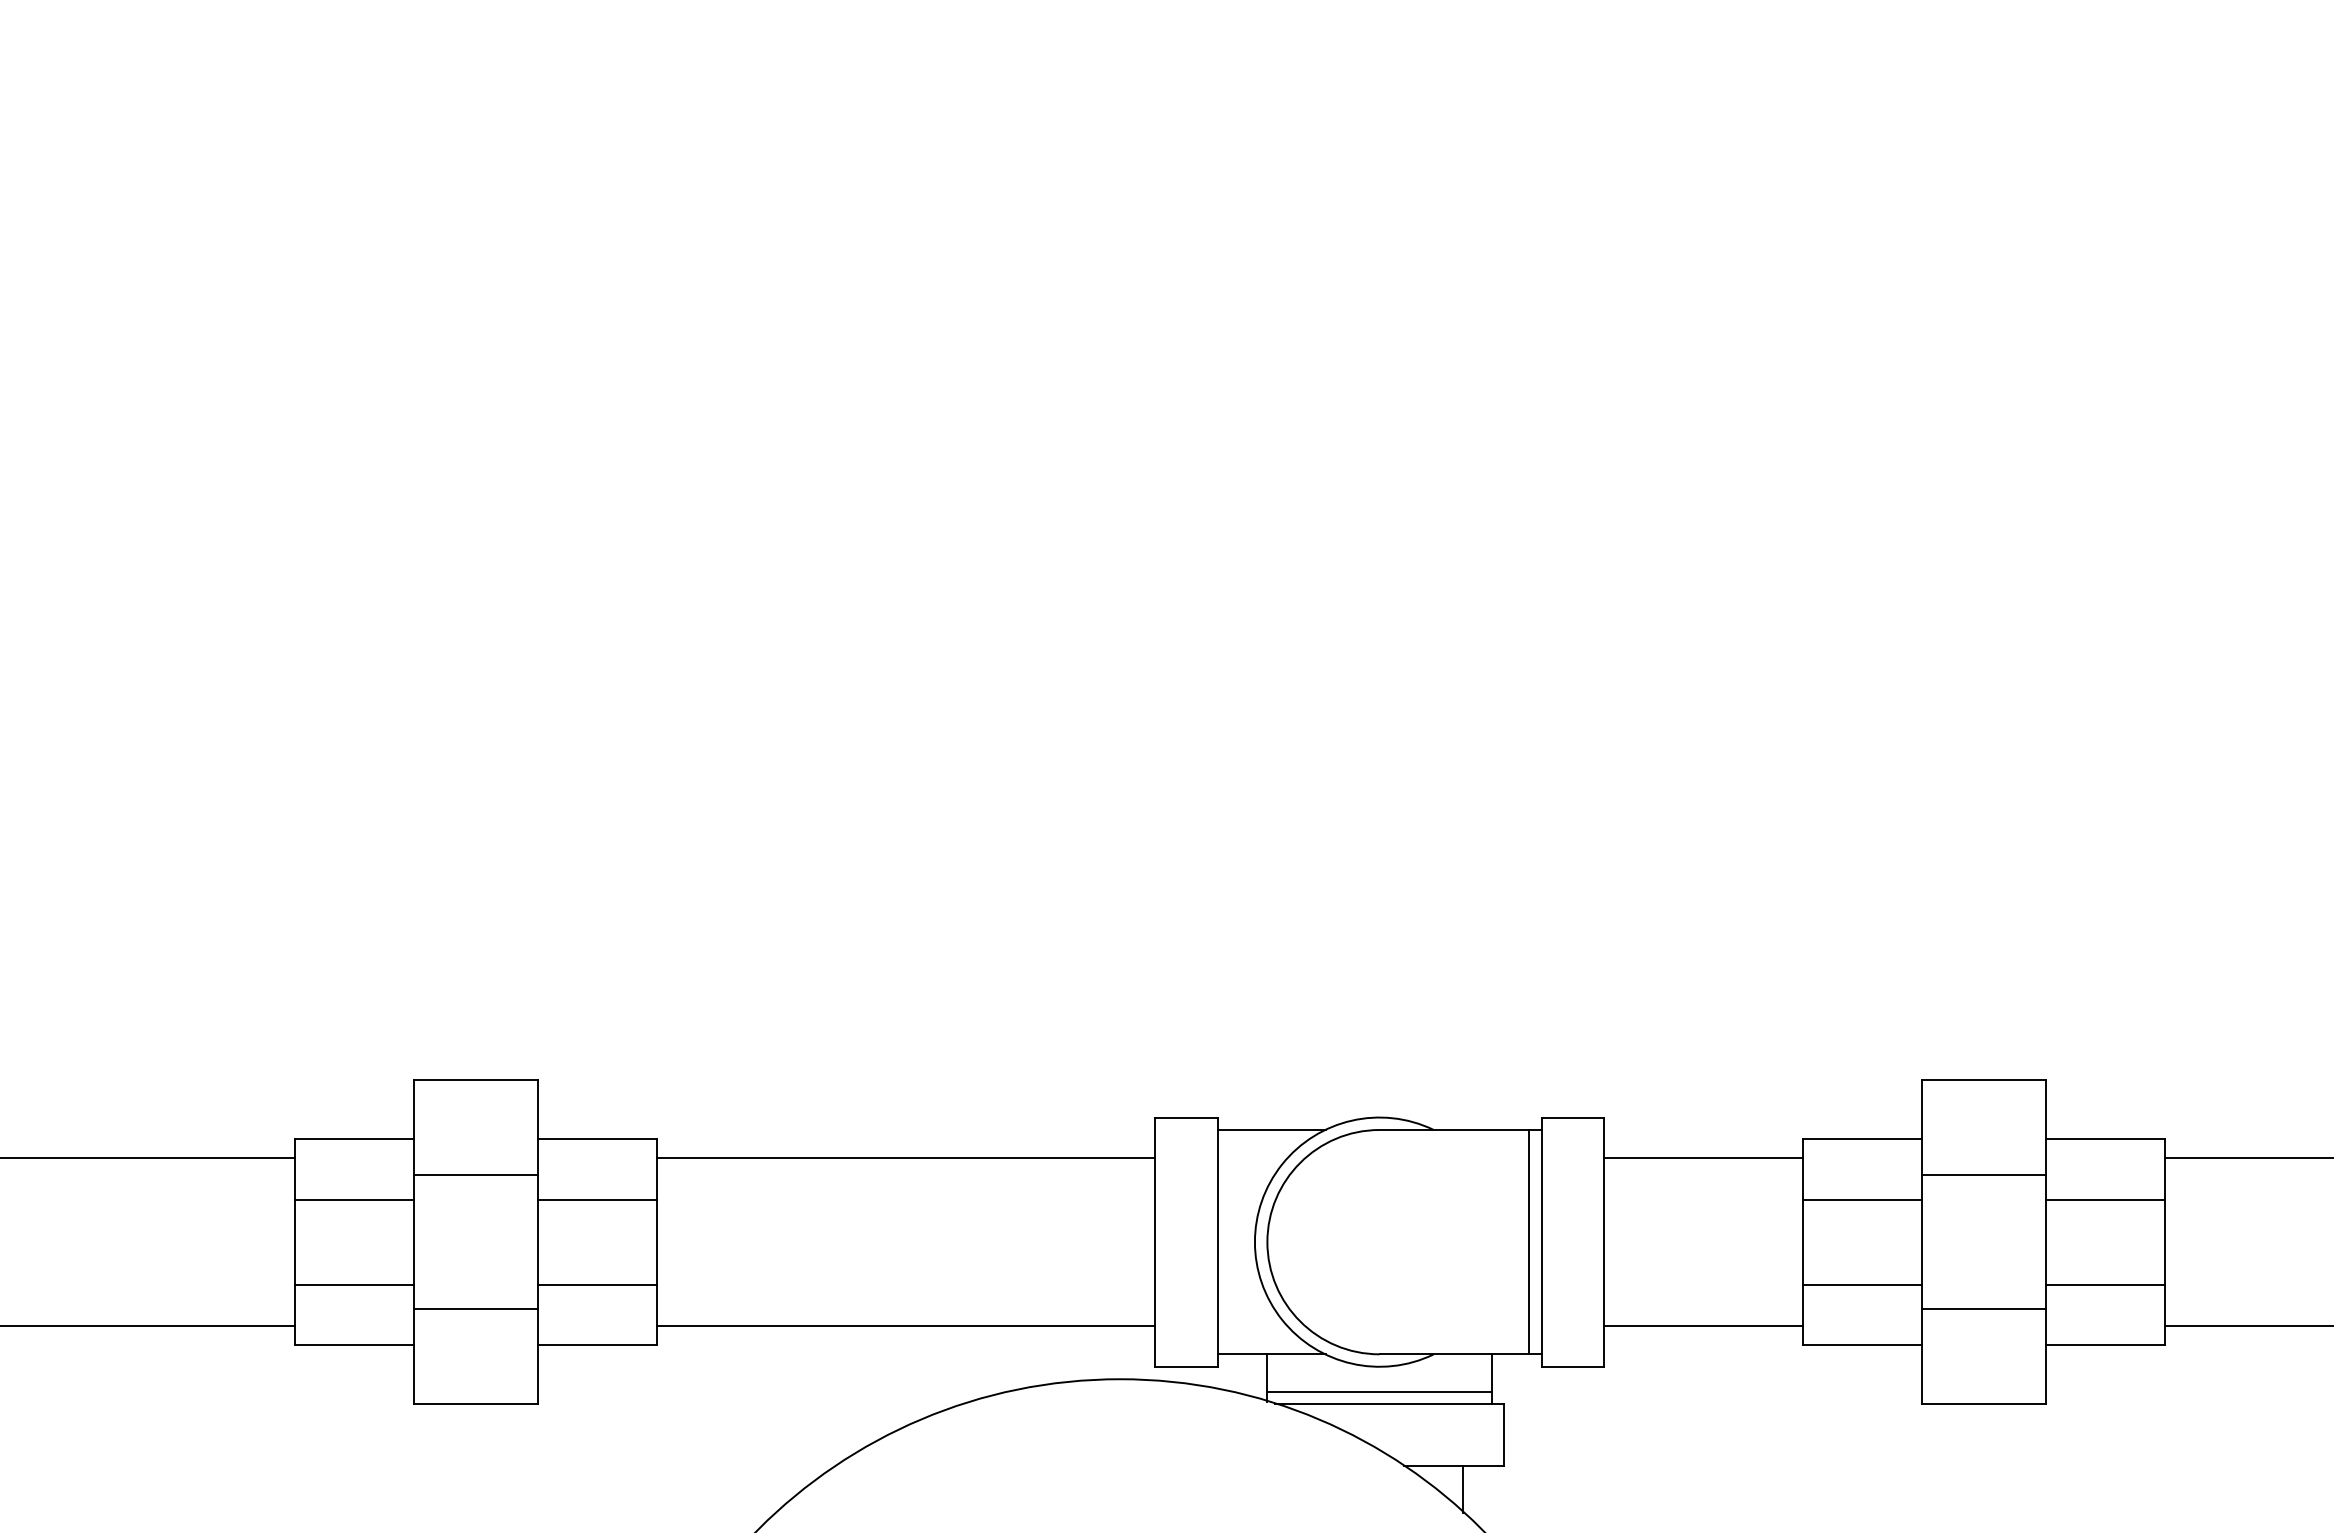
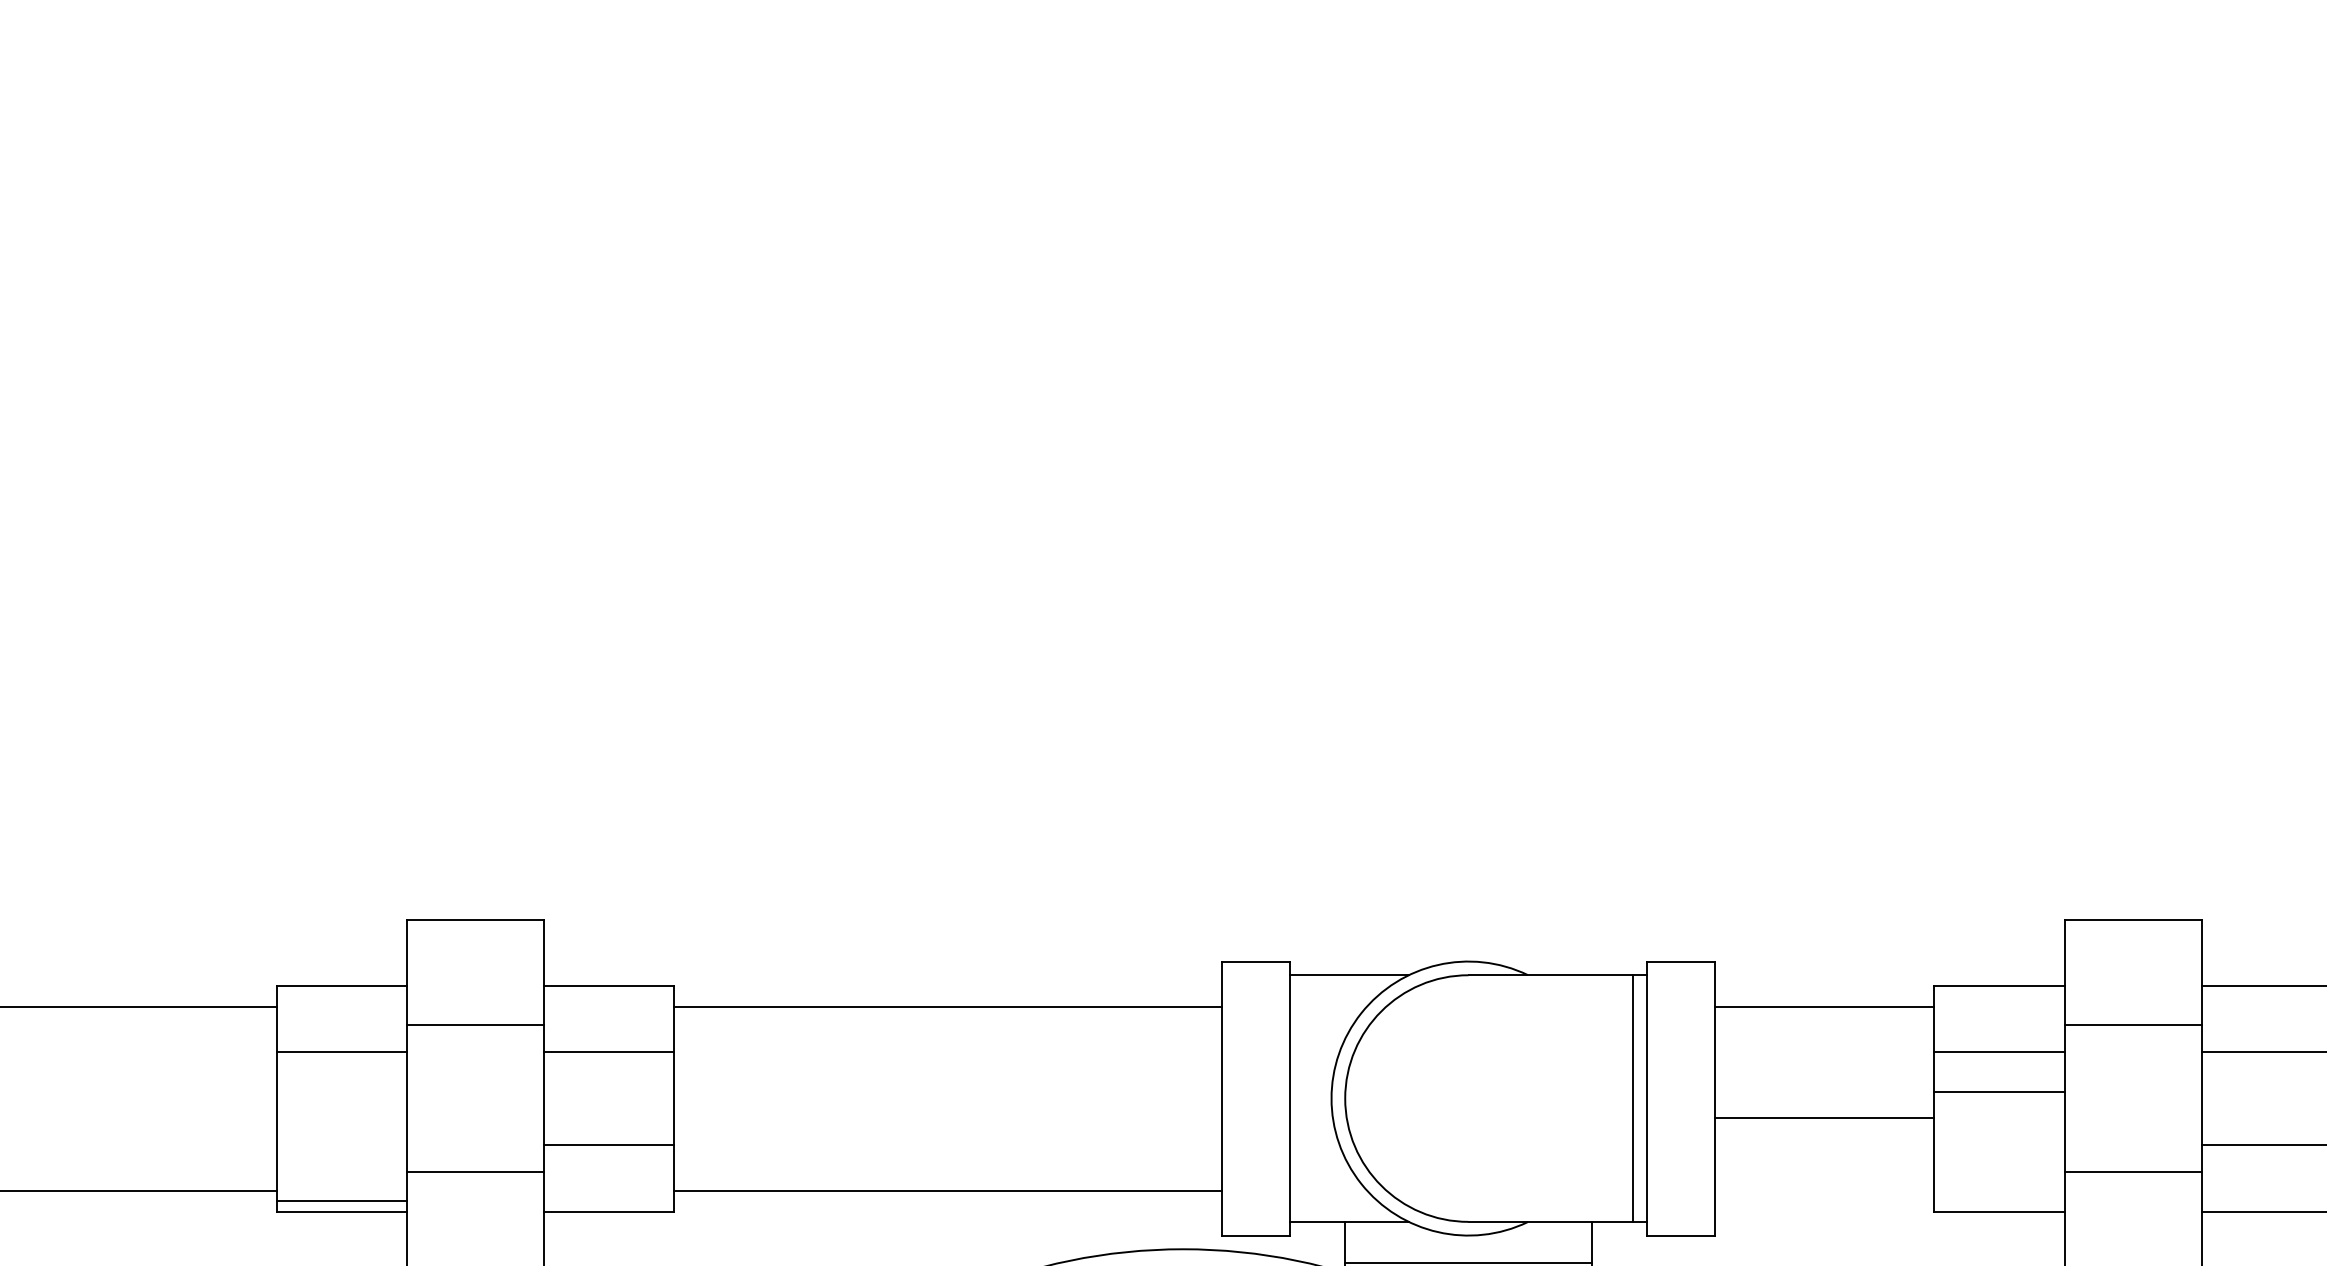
line: (354, 1284) -> (341, 1201), moved
line: (1862, 1284) -> (1999, 1091), moved
line: (1703, 1325) -> (1824, 1117), moved

